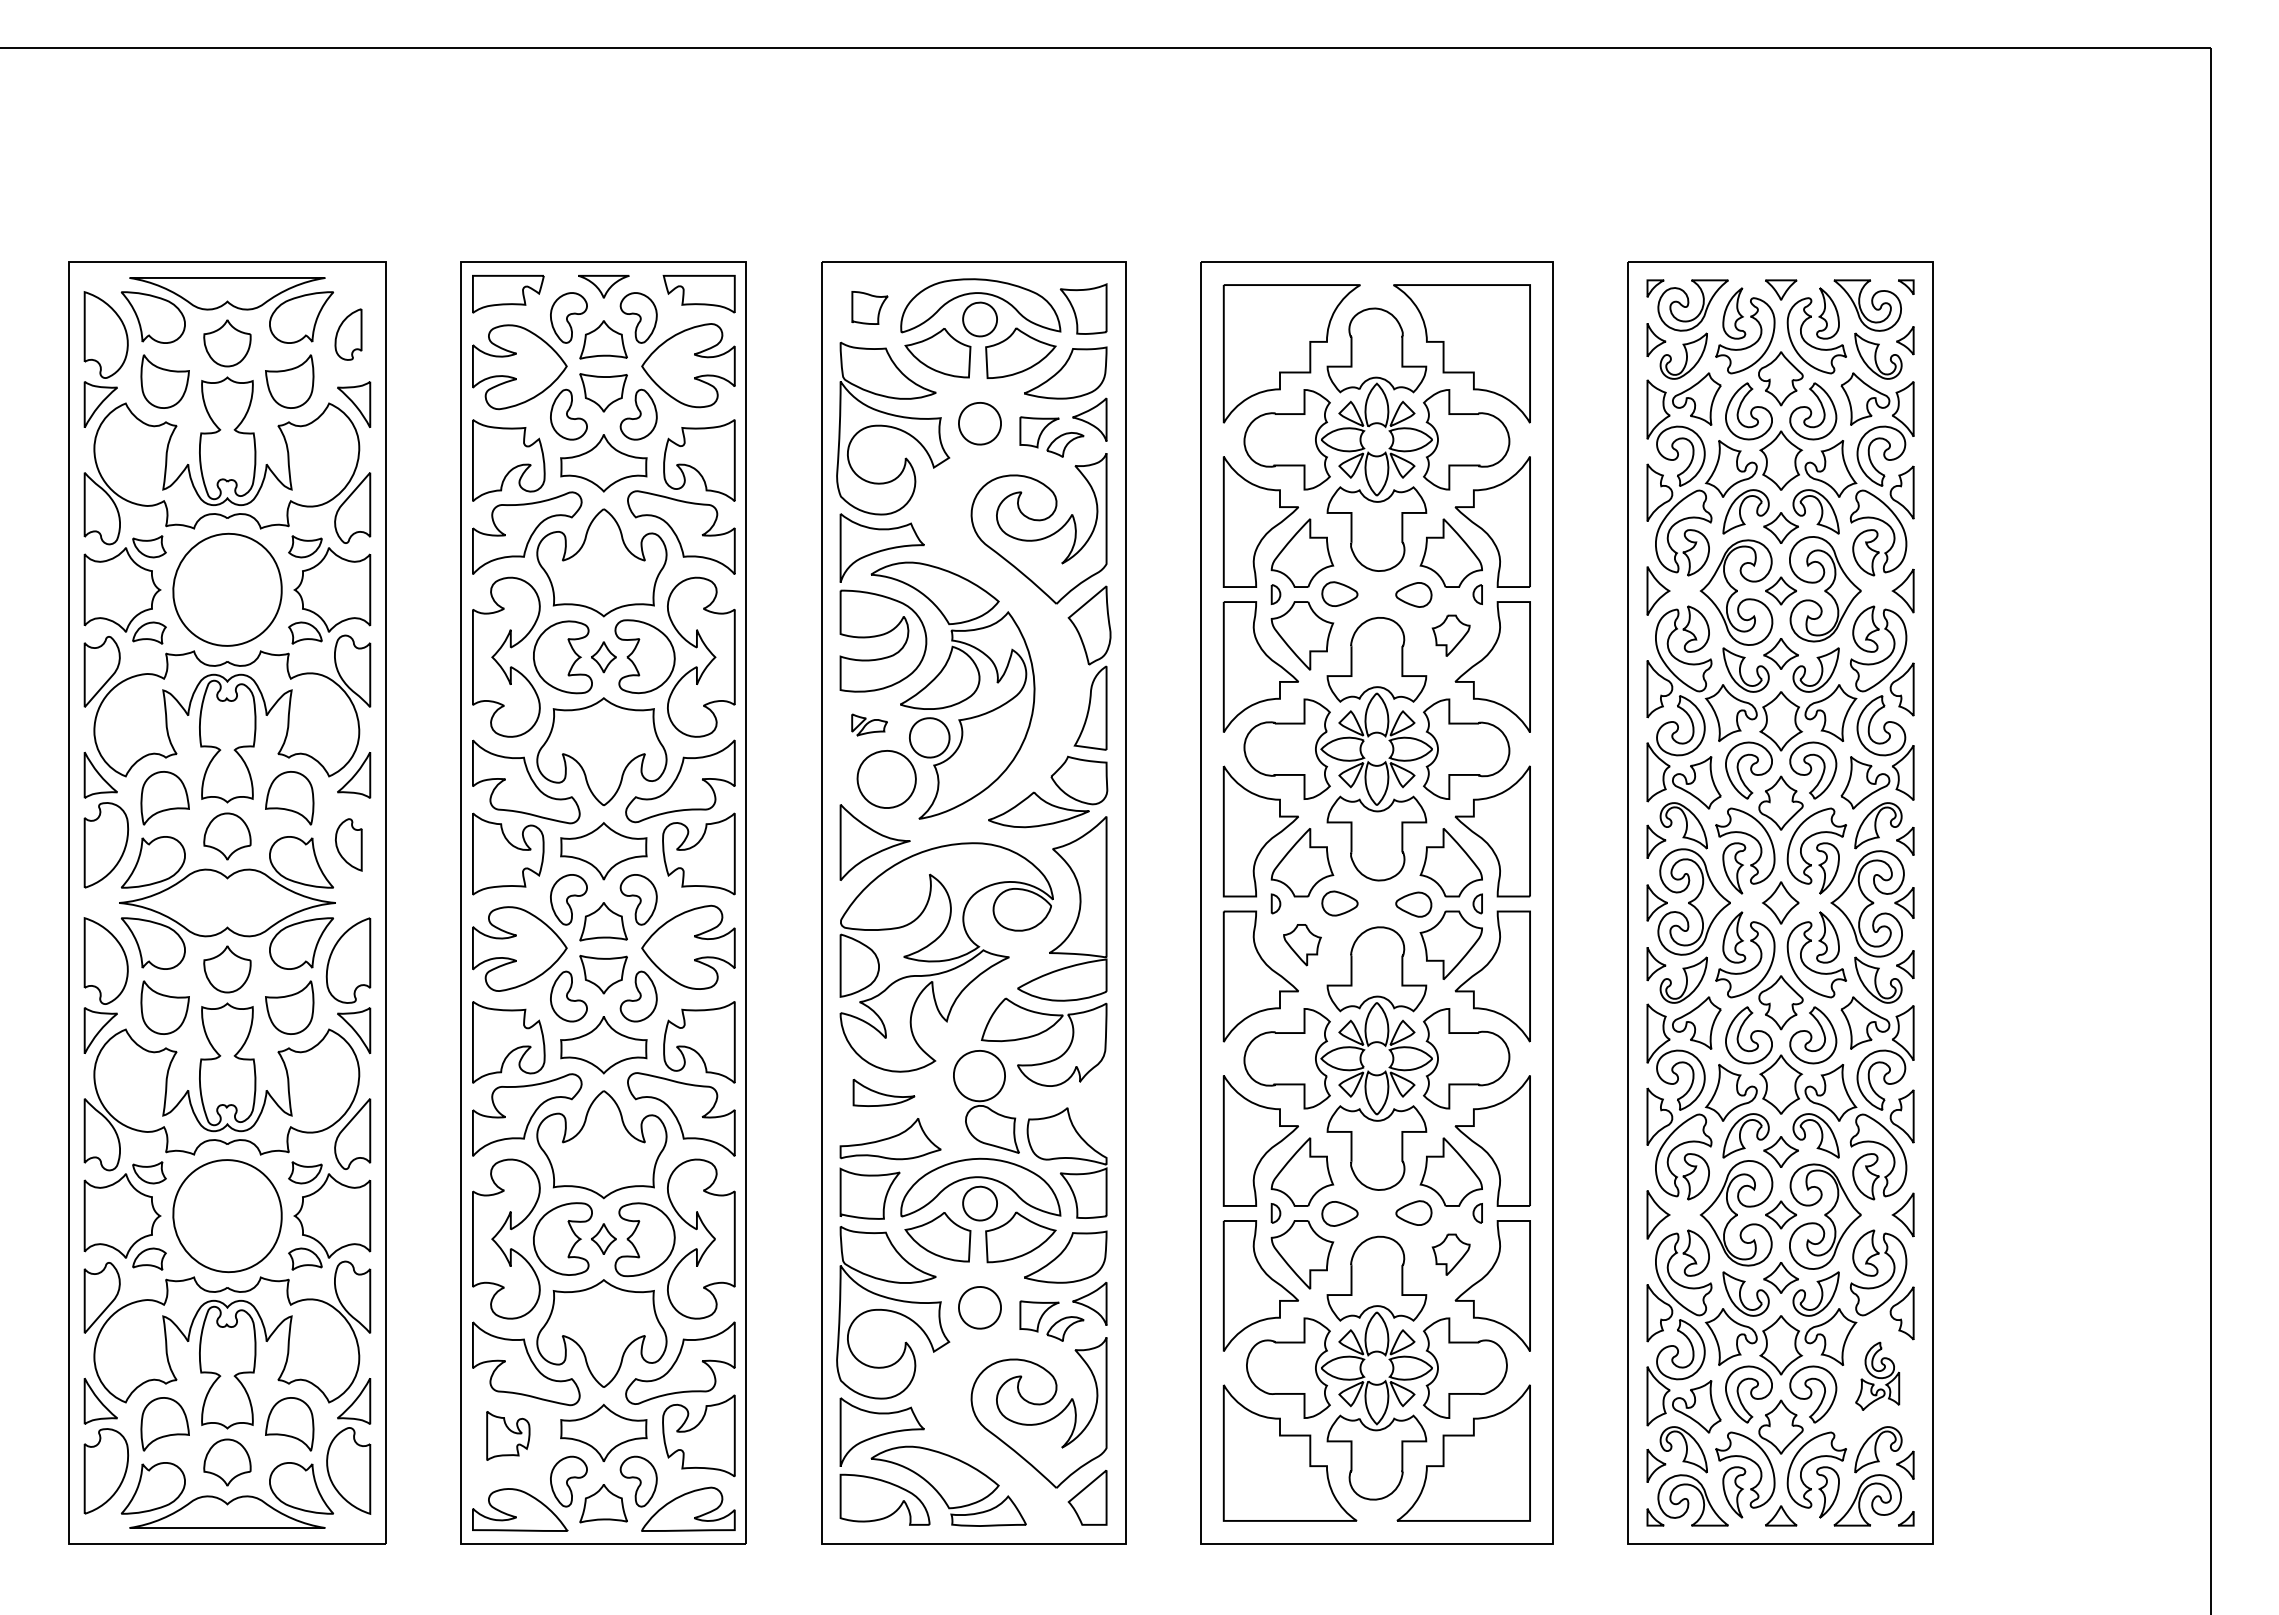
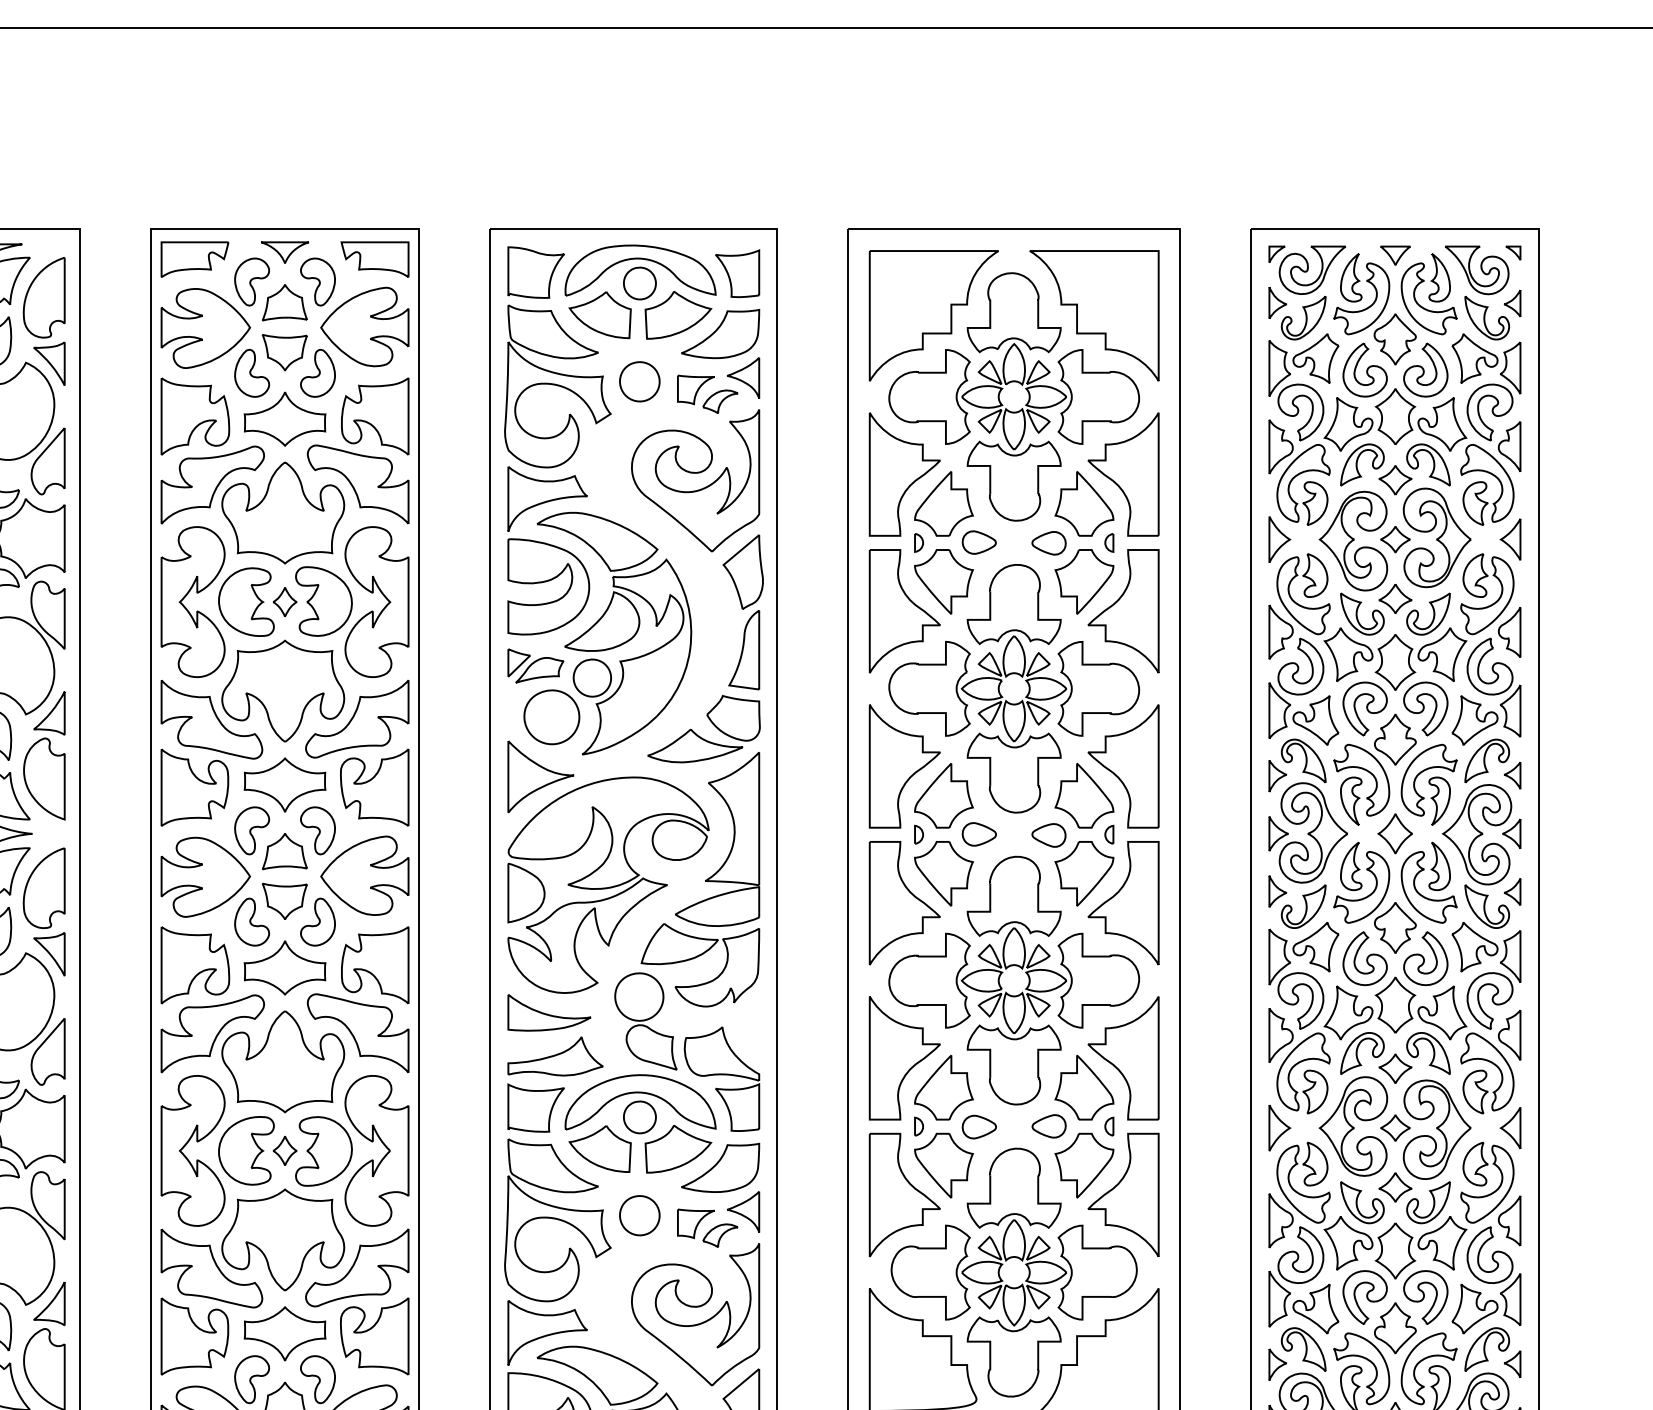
part: (869, 307) -> (535, 272), size x1.67
part: (348, 334) -> (44, 297), size x1.67
part: (1450, 635) -> (1083, 581), size x1.67
part: (869, 724) -> (535, 665), size x1.67
part: (348, 844) -> (44, 778), size x1.67
part: (1302, 944) -> (944, 873), size x1.67
part: (883, 1092) -> (548, 1012), size x1.43
part: (1450, 1254) -> (1083, 1165), size x1.67
part: (1877, 1376) -> (1486, 1280), size x1.67
part: (508, 1435) -> (195, 1336), size x1.67

